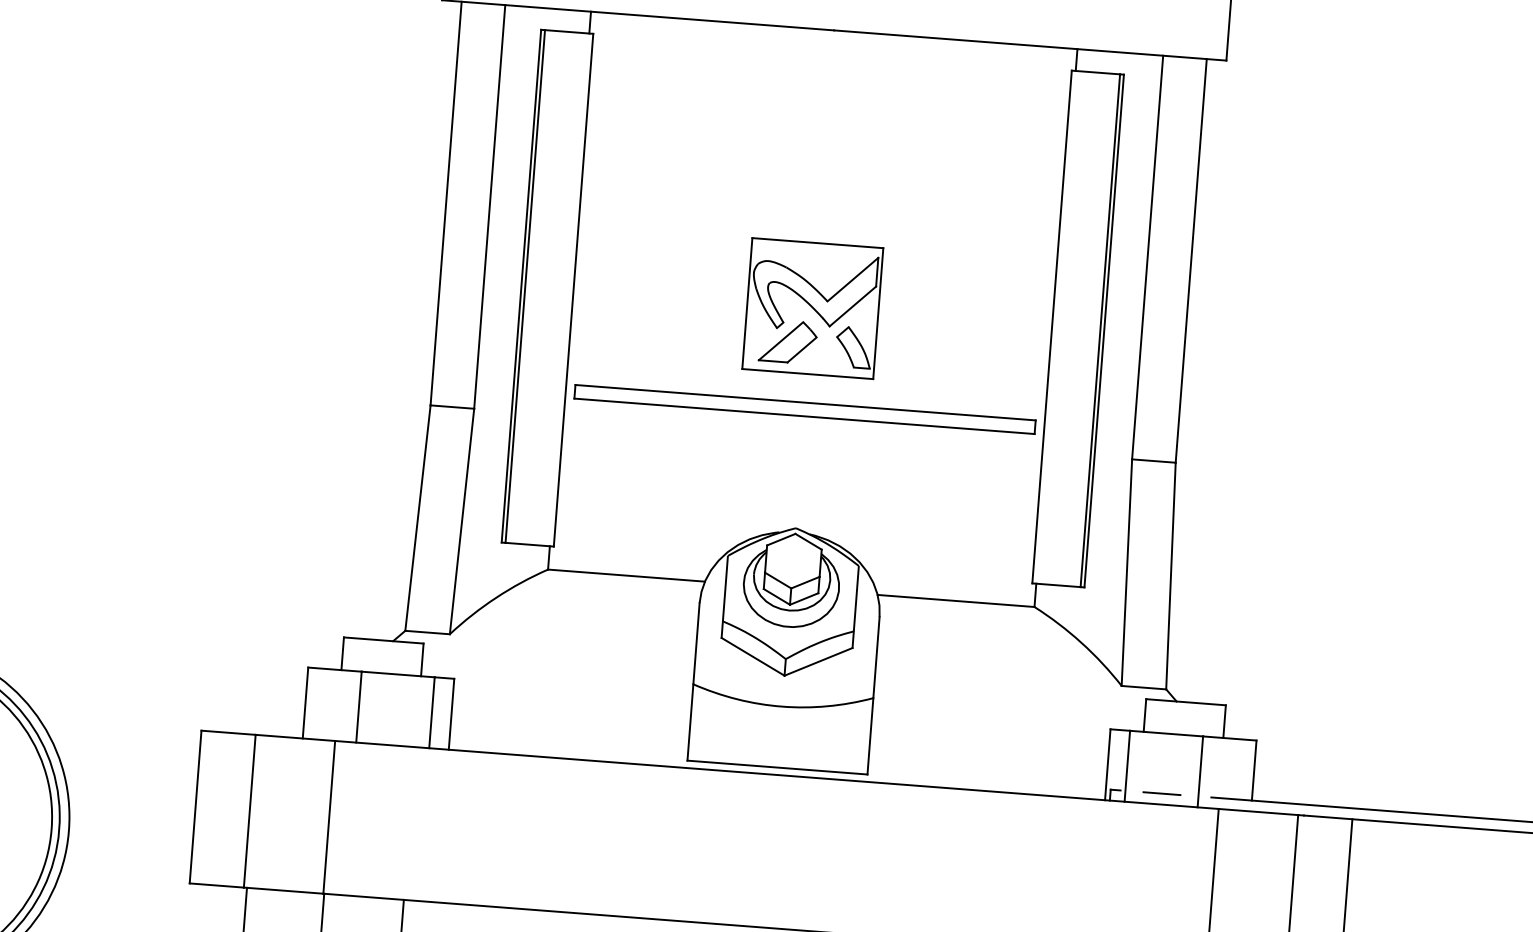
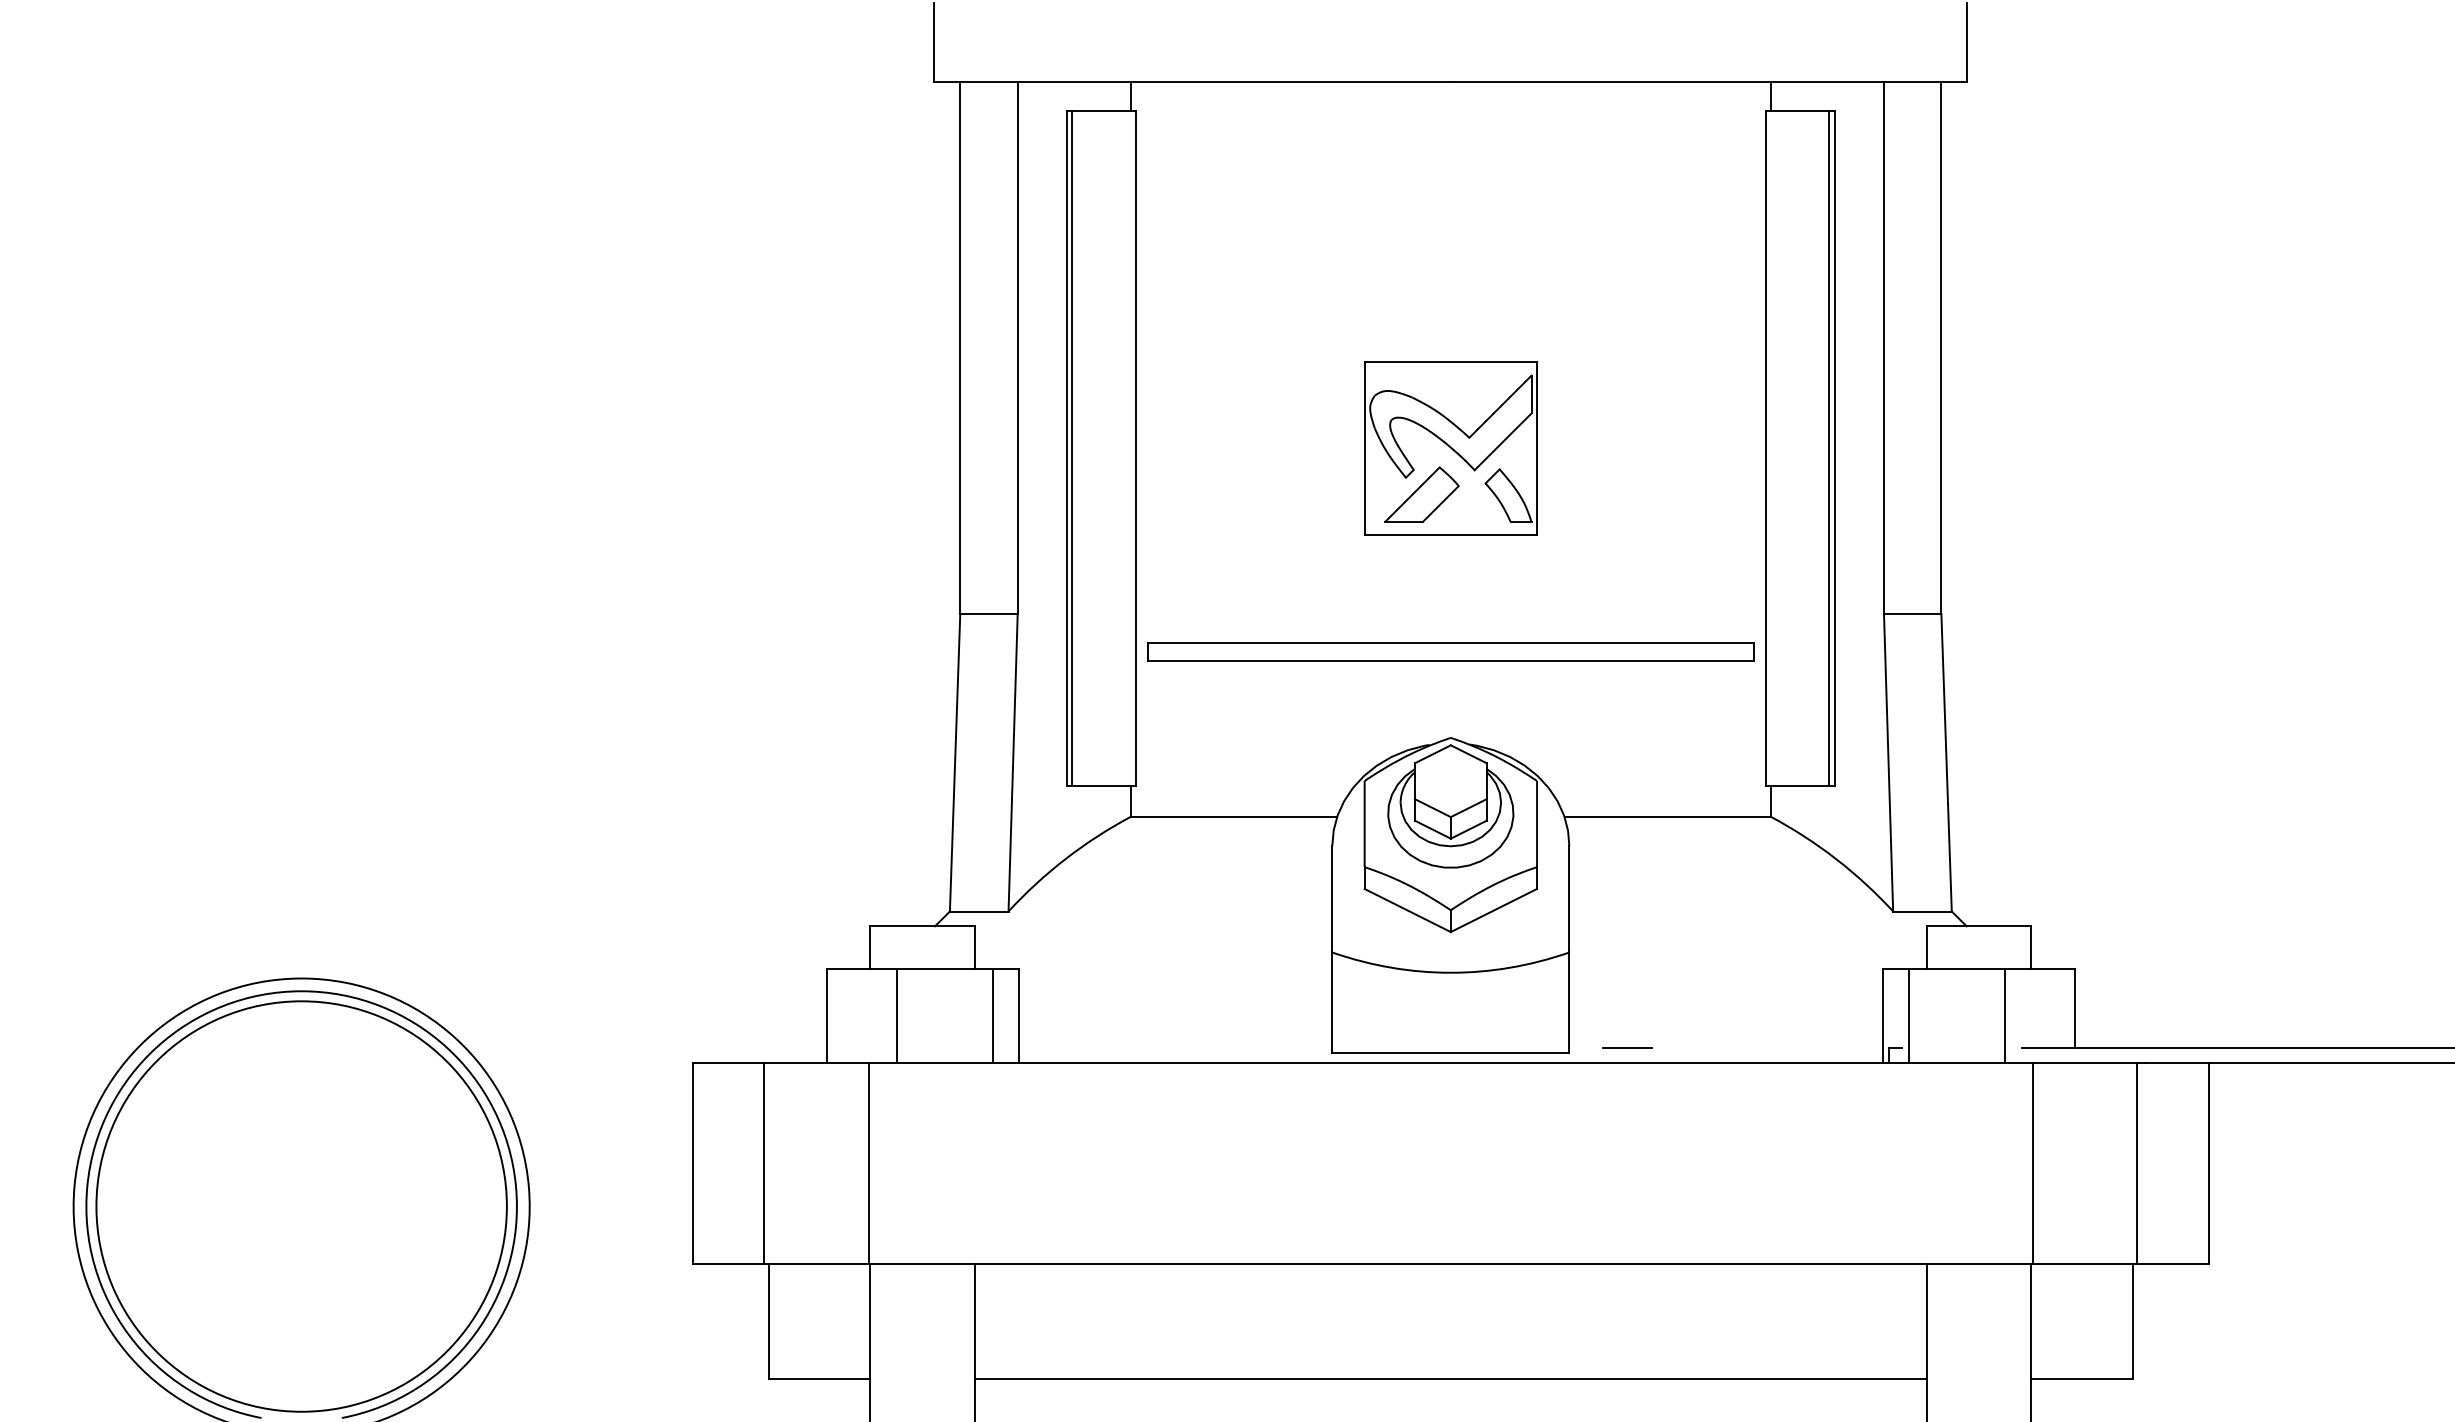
part: (804, 409) -> (1450, 651), moved
line: (1161, 792) -> (1627, 1047), moved

